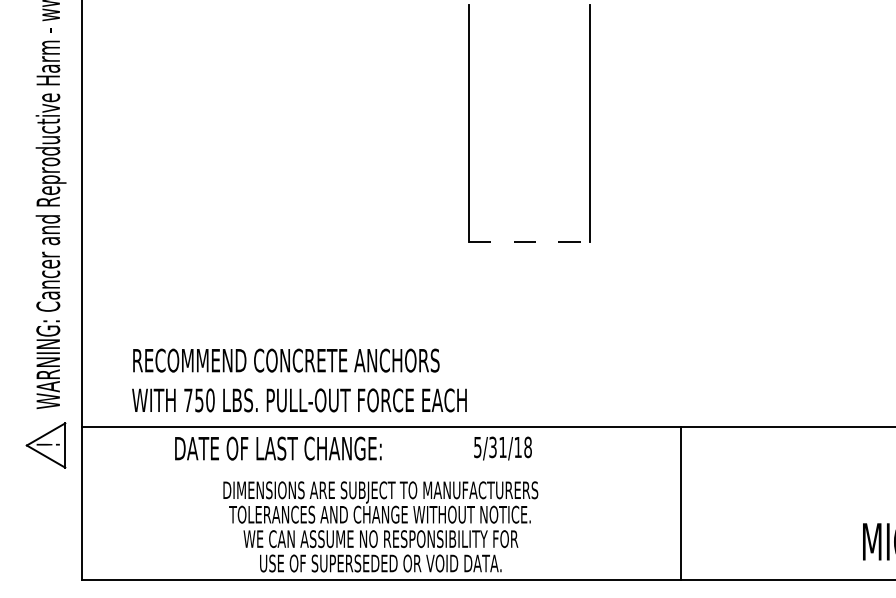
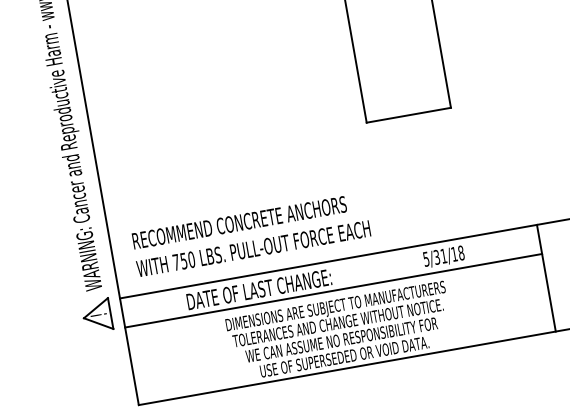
line: (529, 242) -> (408, 115), dashed -> solid
text: (299, 380) -> (251, 234), moved
text: (502, 448) -> (443, 256), moved
line: (381, 468) -> (333, 290), added

